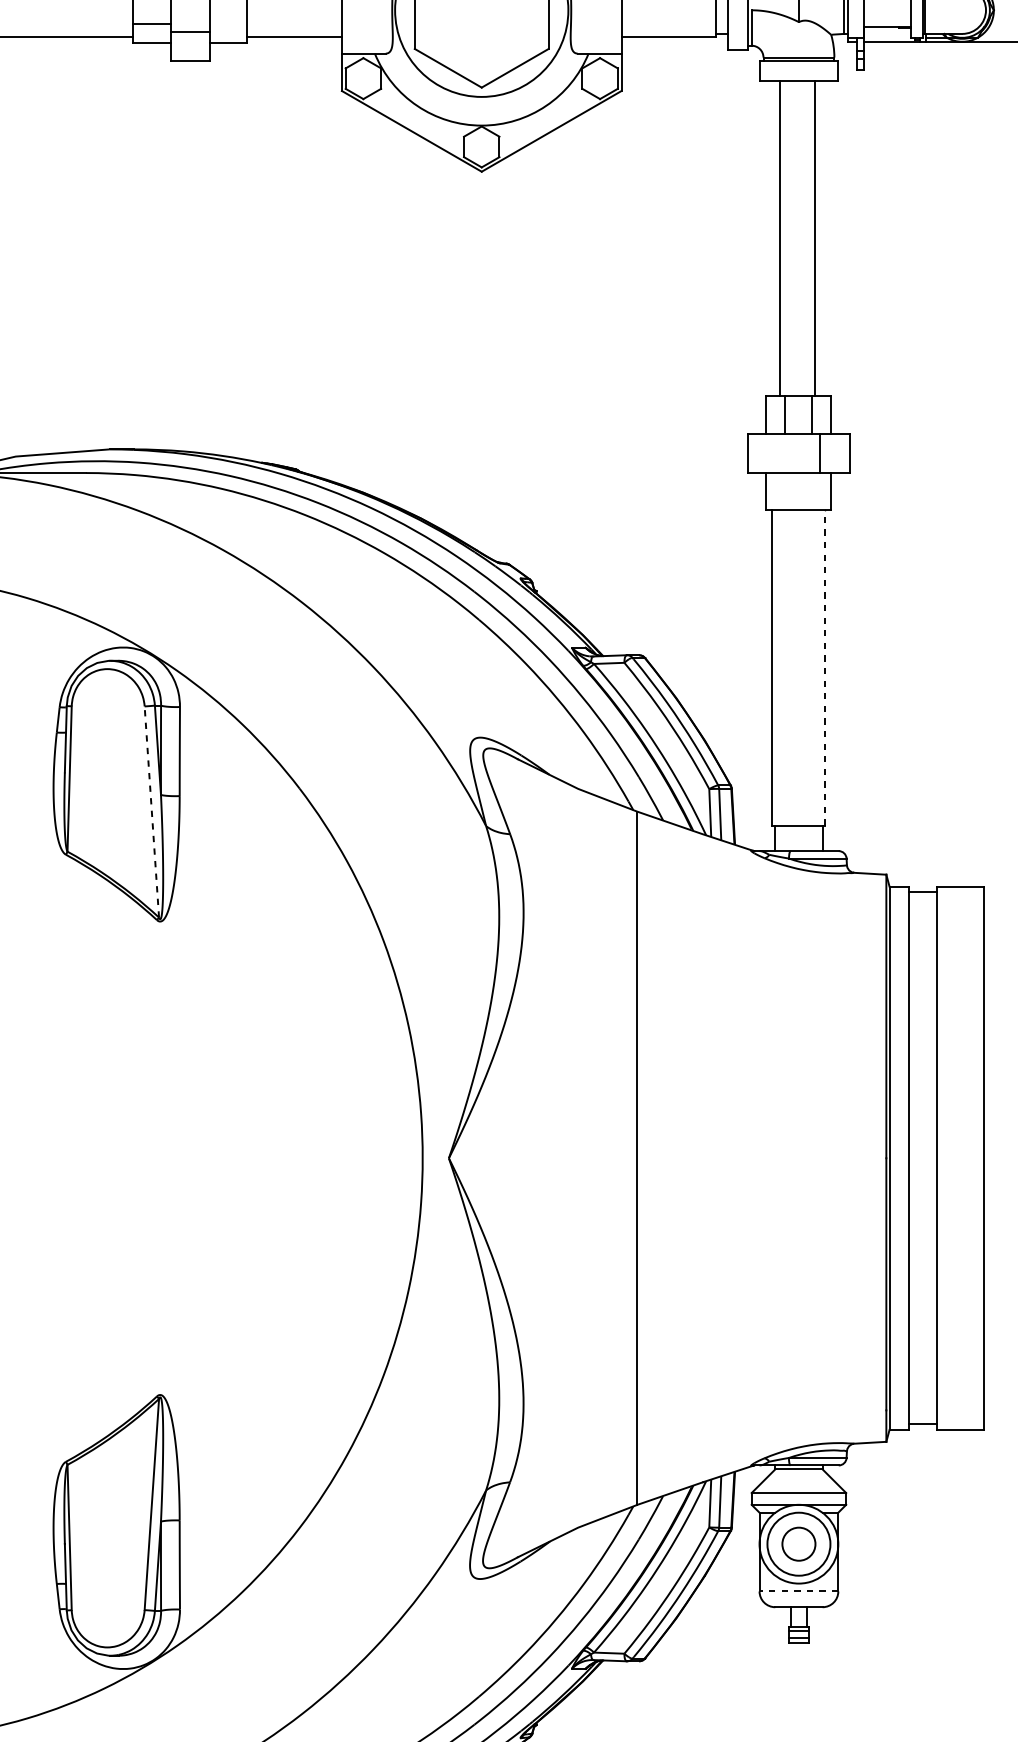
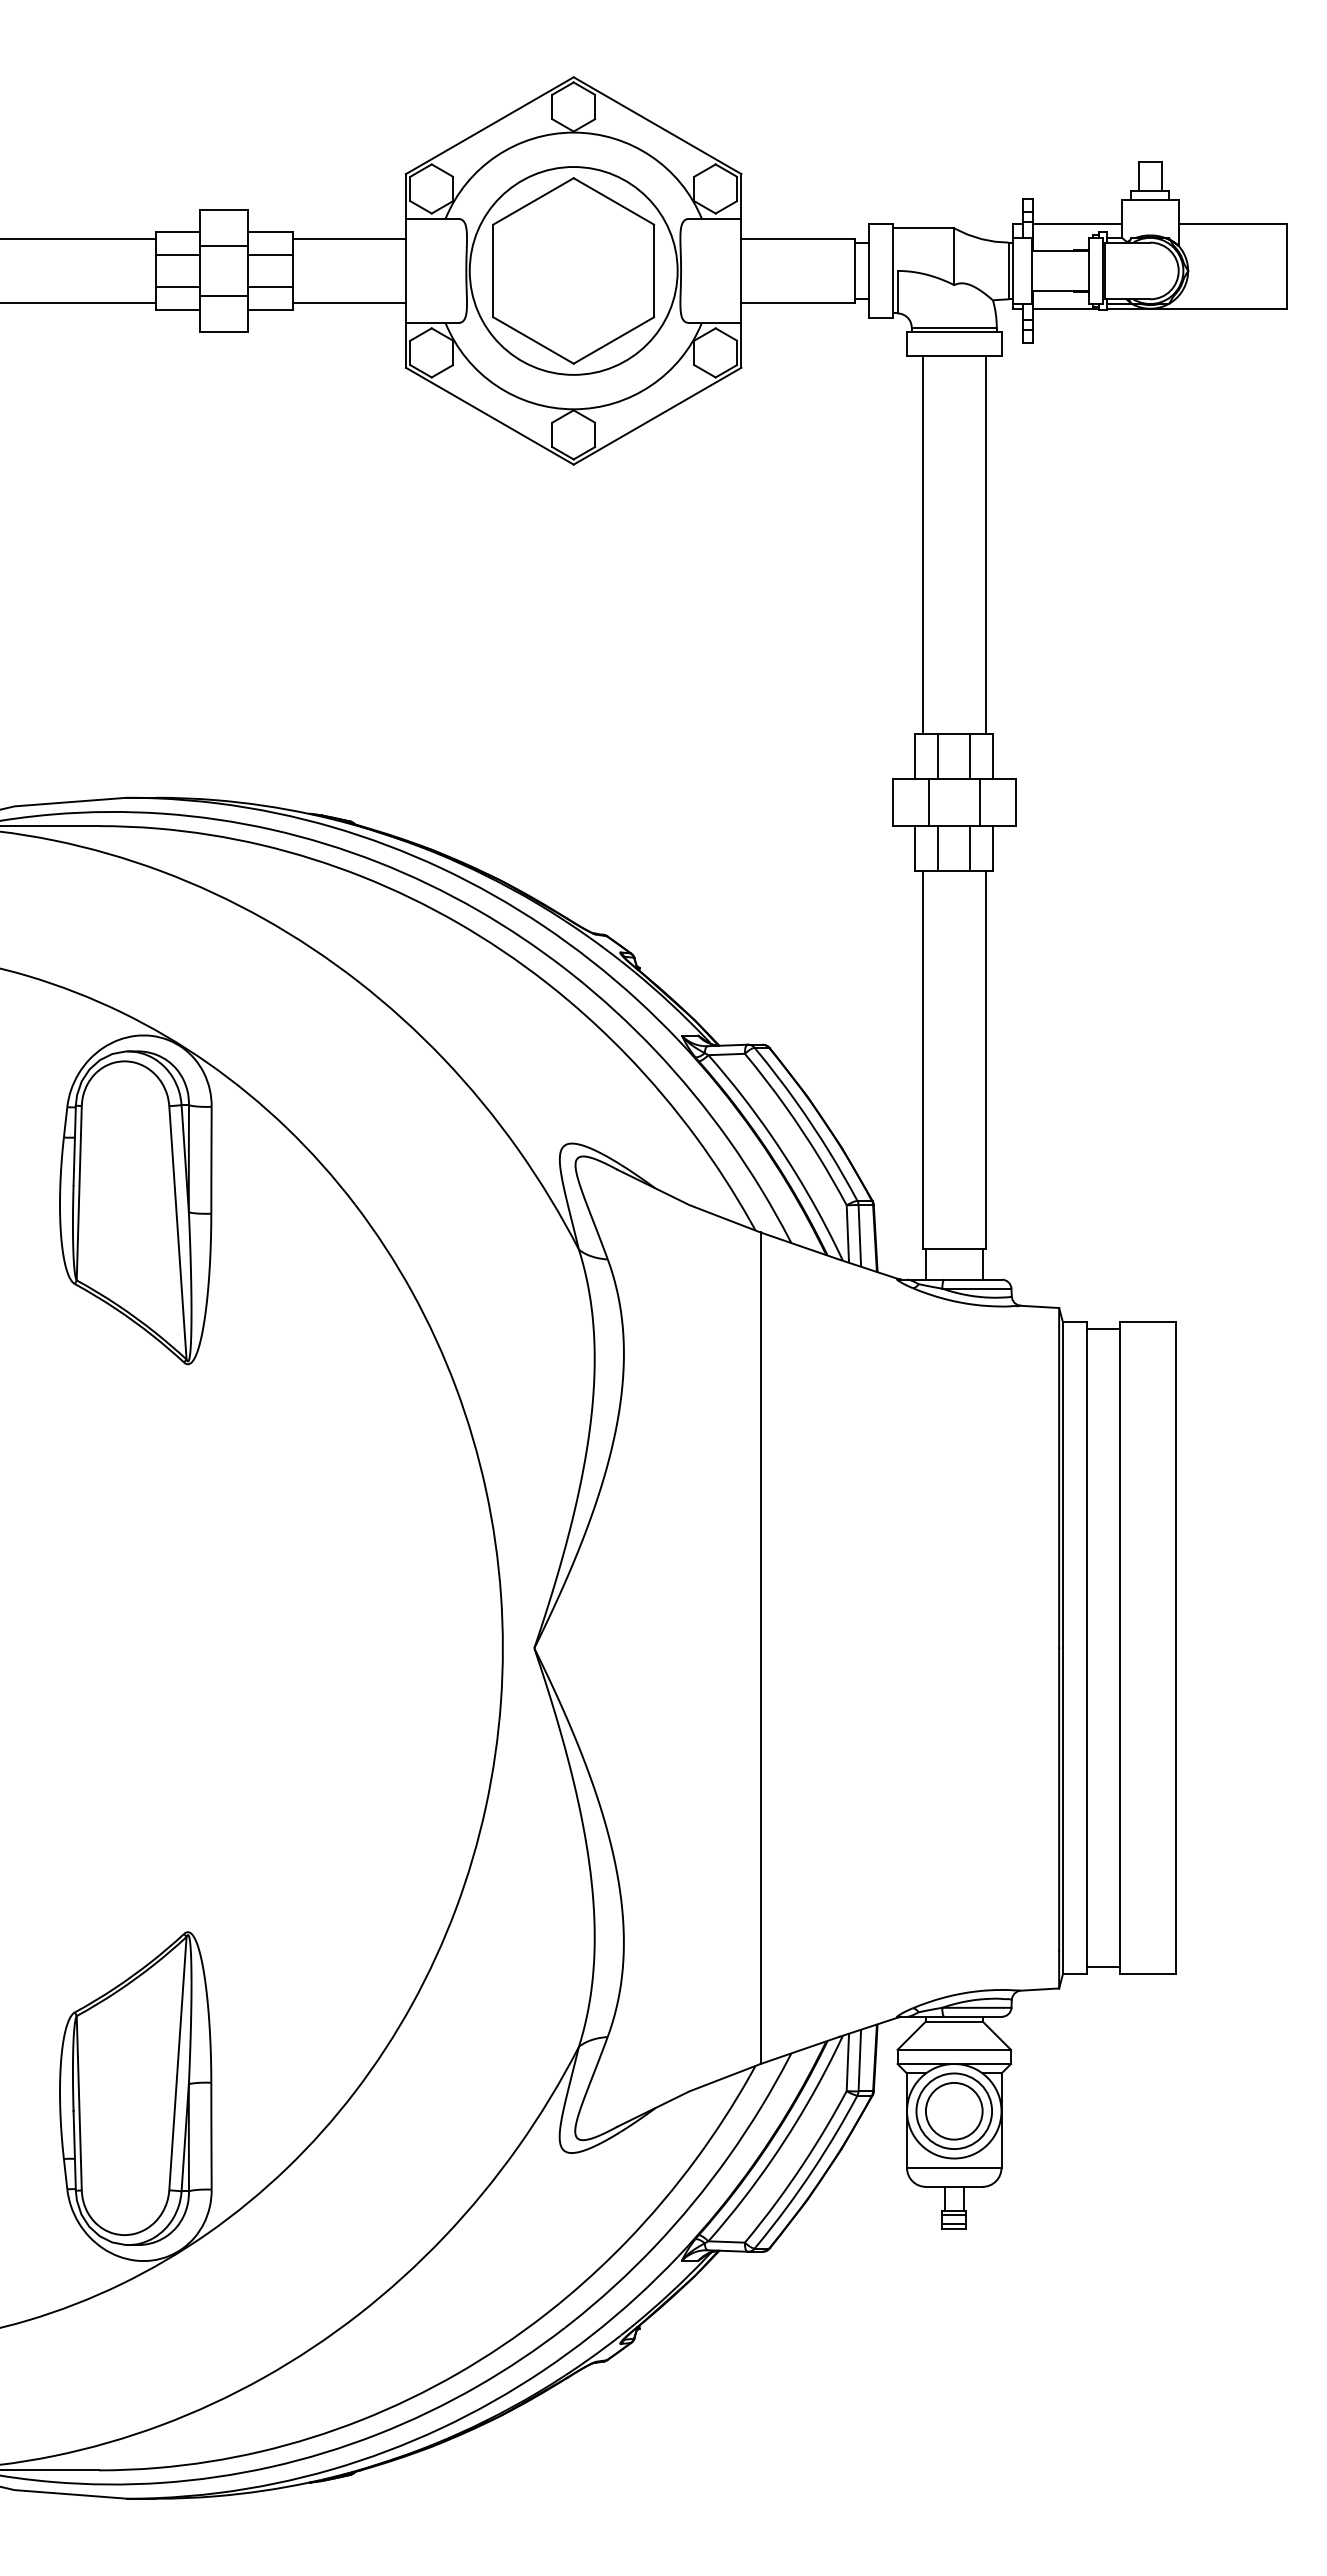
line: (228, 24) -> (269, 287), added
line: (779, 238) -> (986, 544), moved
line: (814, 238) -> (922, 544), moved
line: (777, 453) -> (928, 802), added
line: (785, 491) -> (938, 848), added
line: (812, 491) -> (970, 848), added
line: (825, 668) -> (986, 1060), dashed -> solid
line: (151, 811) -> (177, 1232), dashed -> solid
circle: (798, 1543) -> (953, 2110), size x1.43
line: (798, 1591) -> (953, 2167), dashed -> solid

